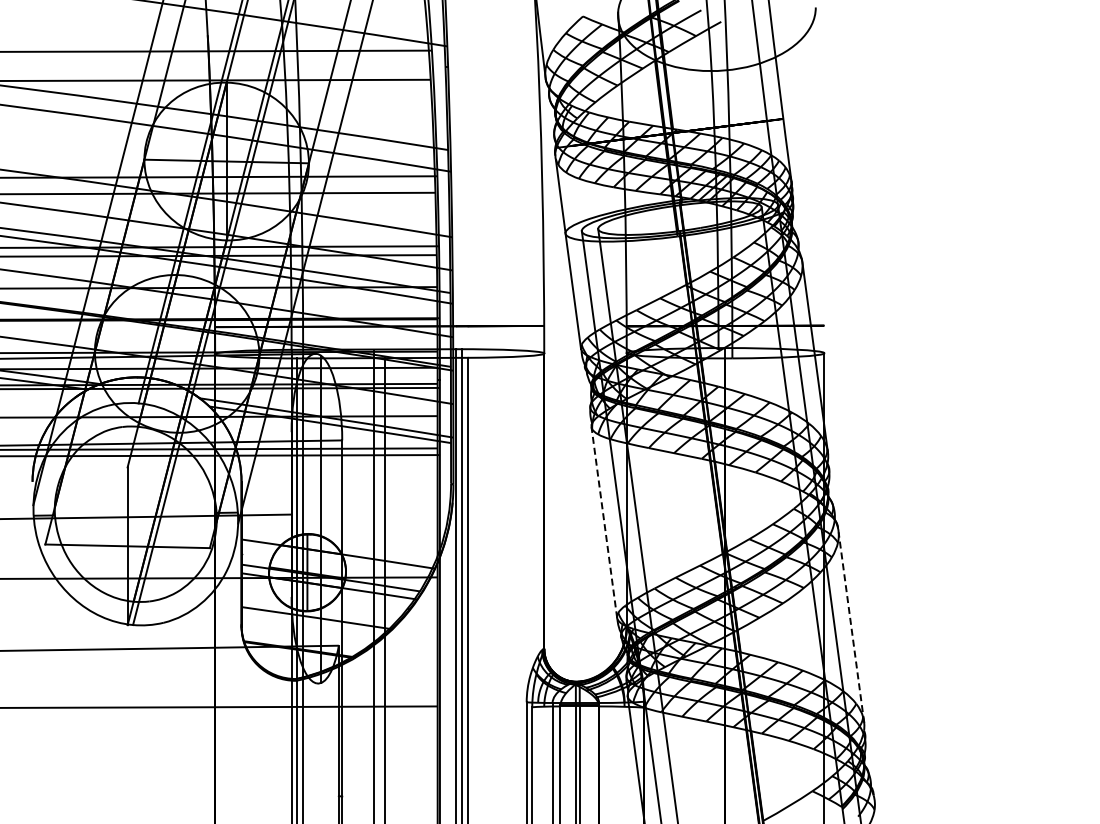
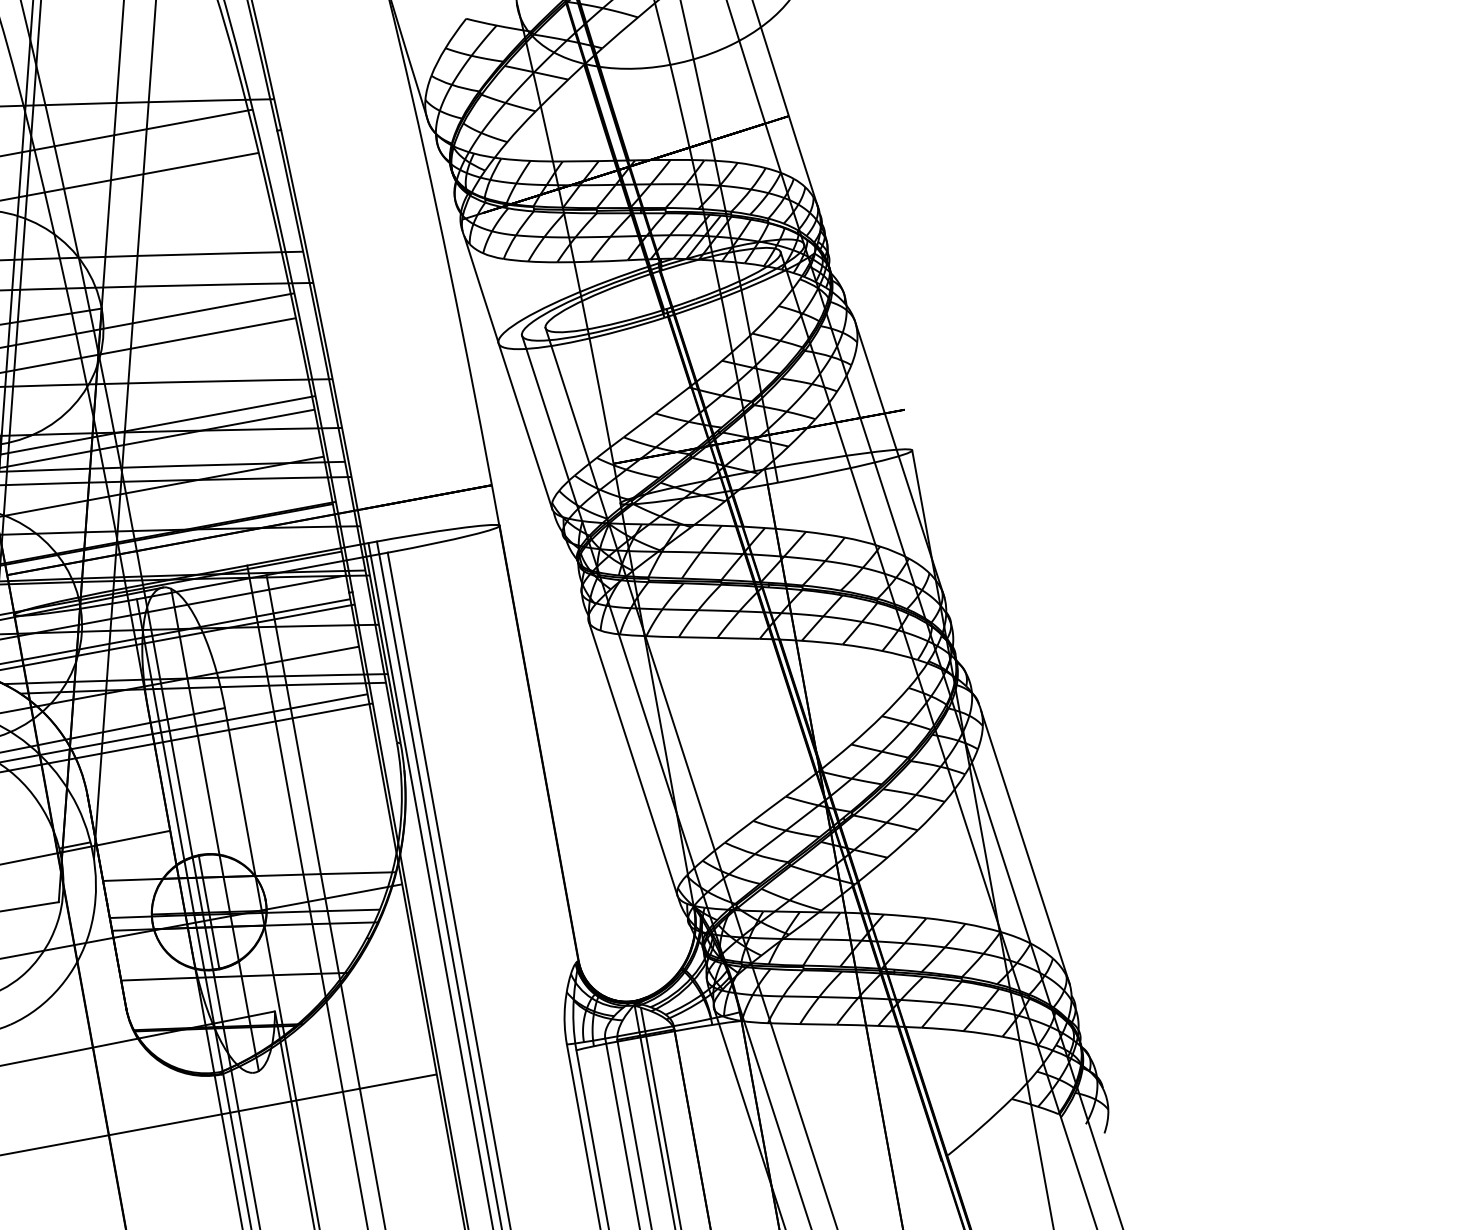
line: (604, 522) -> (633, 758), dashed -> solid
line: (851, 627) -> (1025, 847), dashed -> solid

